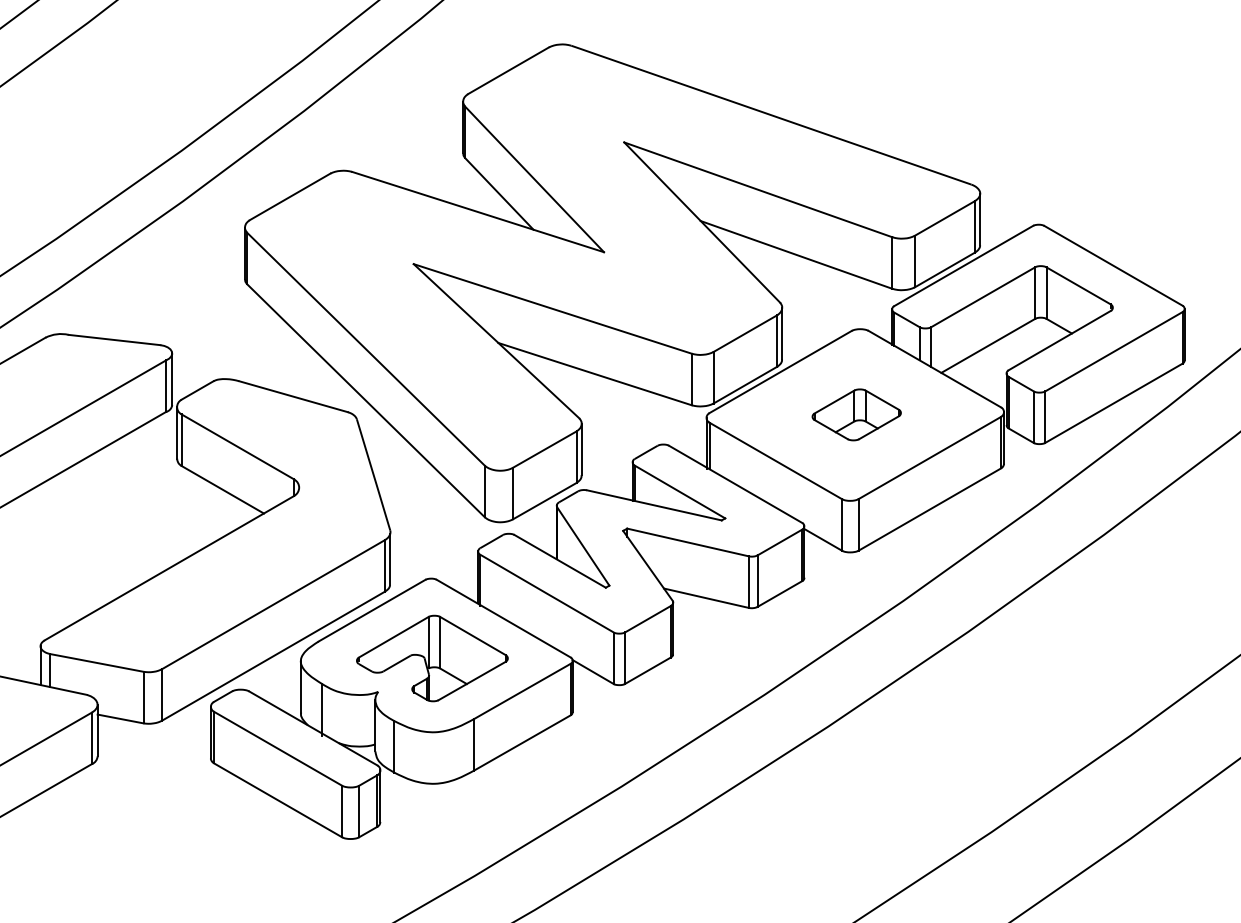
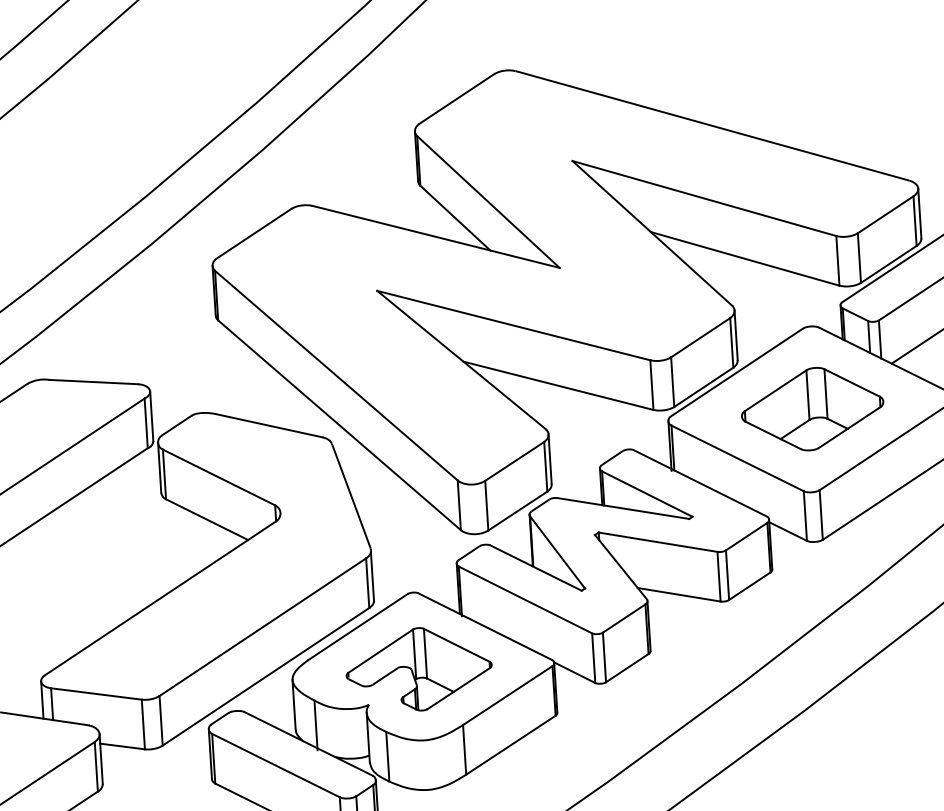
part: (856, 414) -> (812, 408), size x1.67

